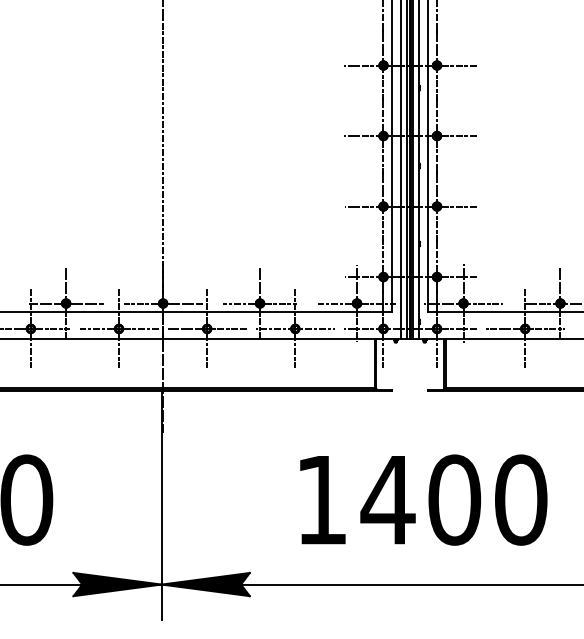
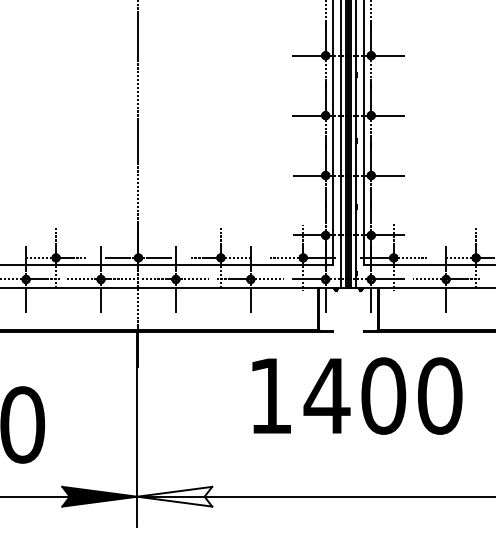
text: (423, 499) -> (357, 395), moved
fill: (205, 584) -> (174, 496), removed

